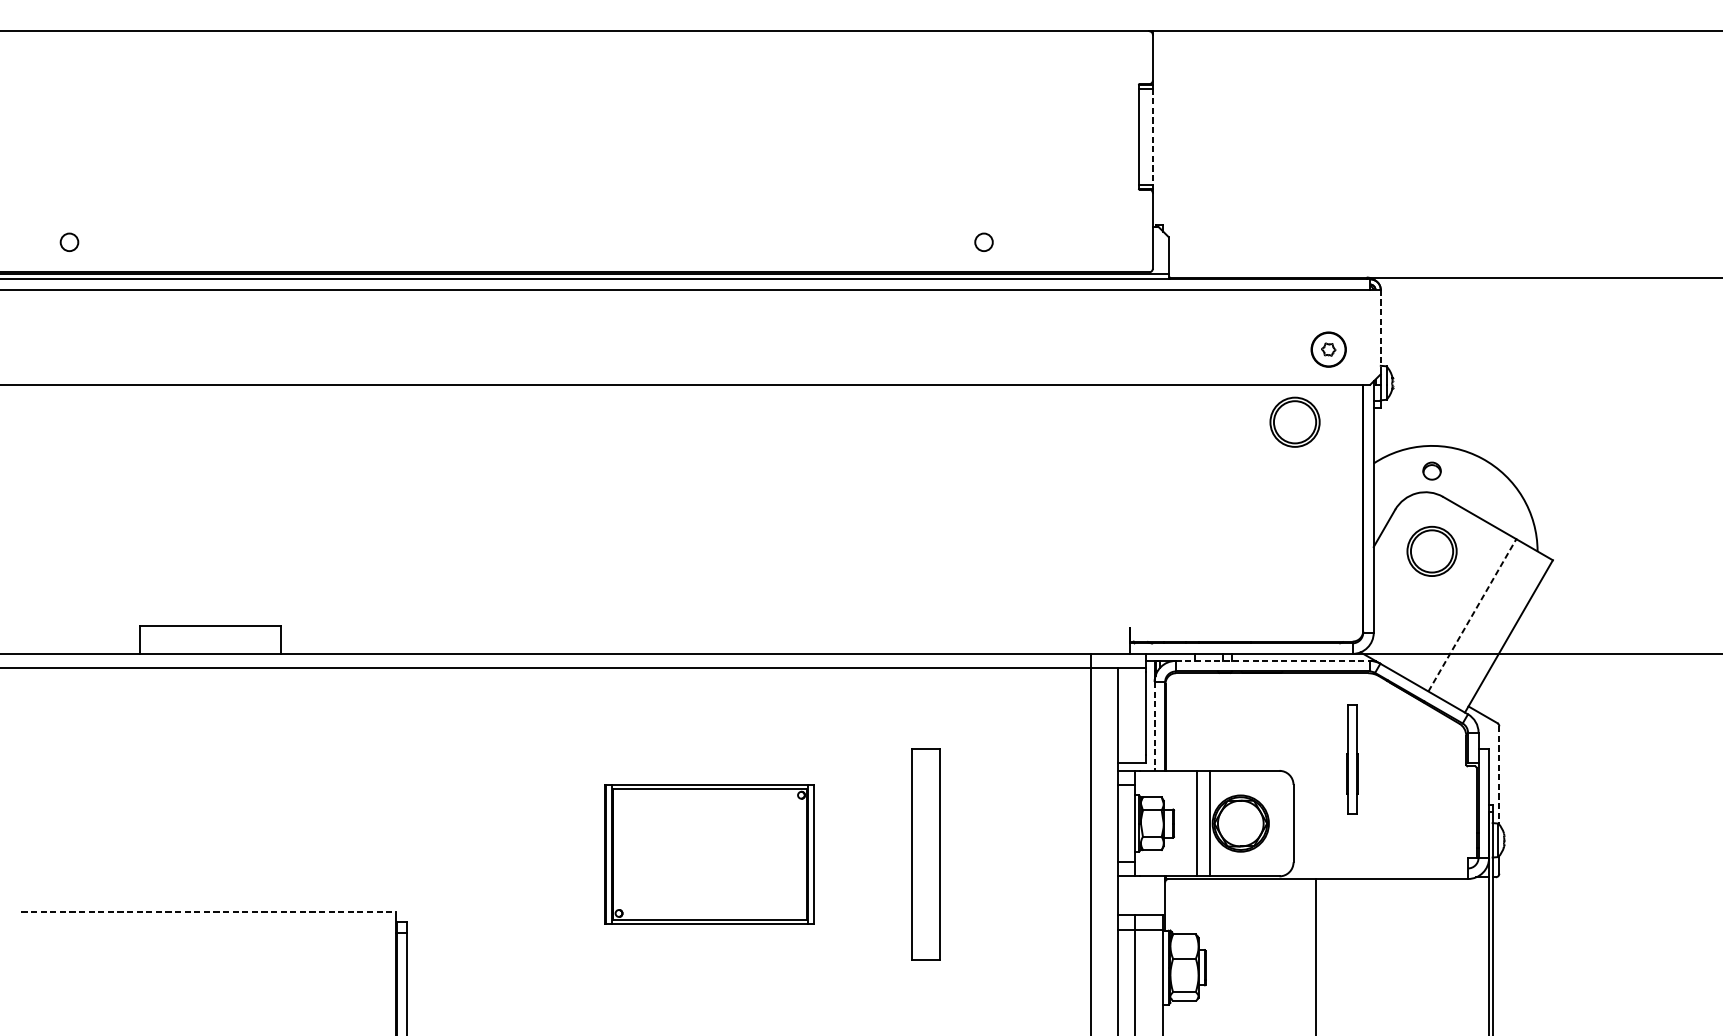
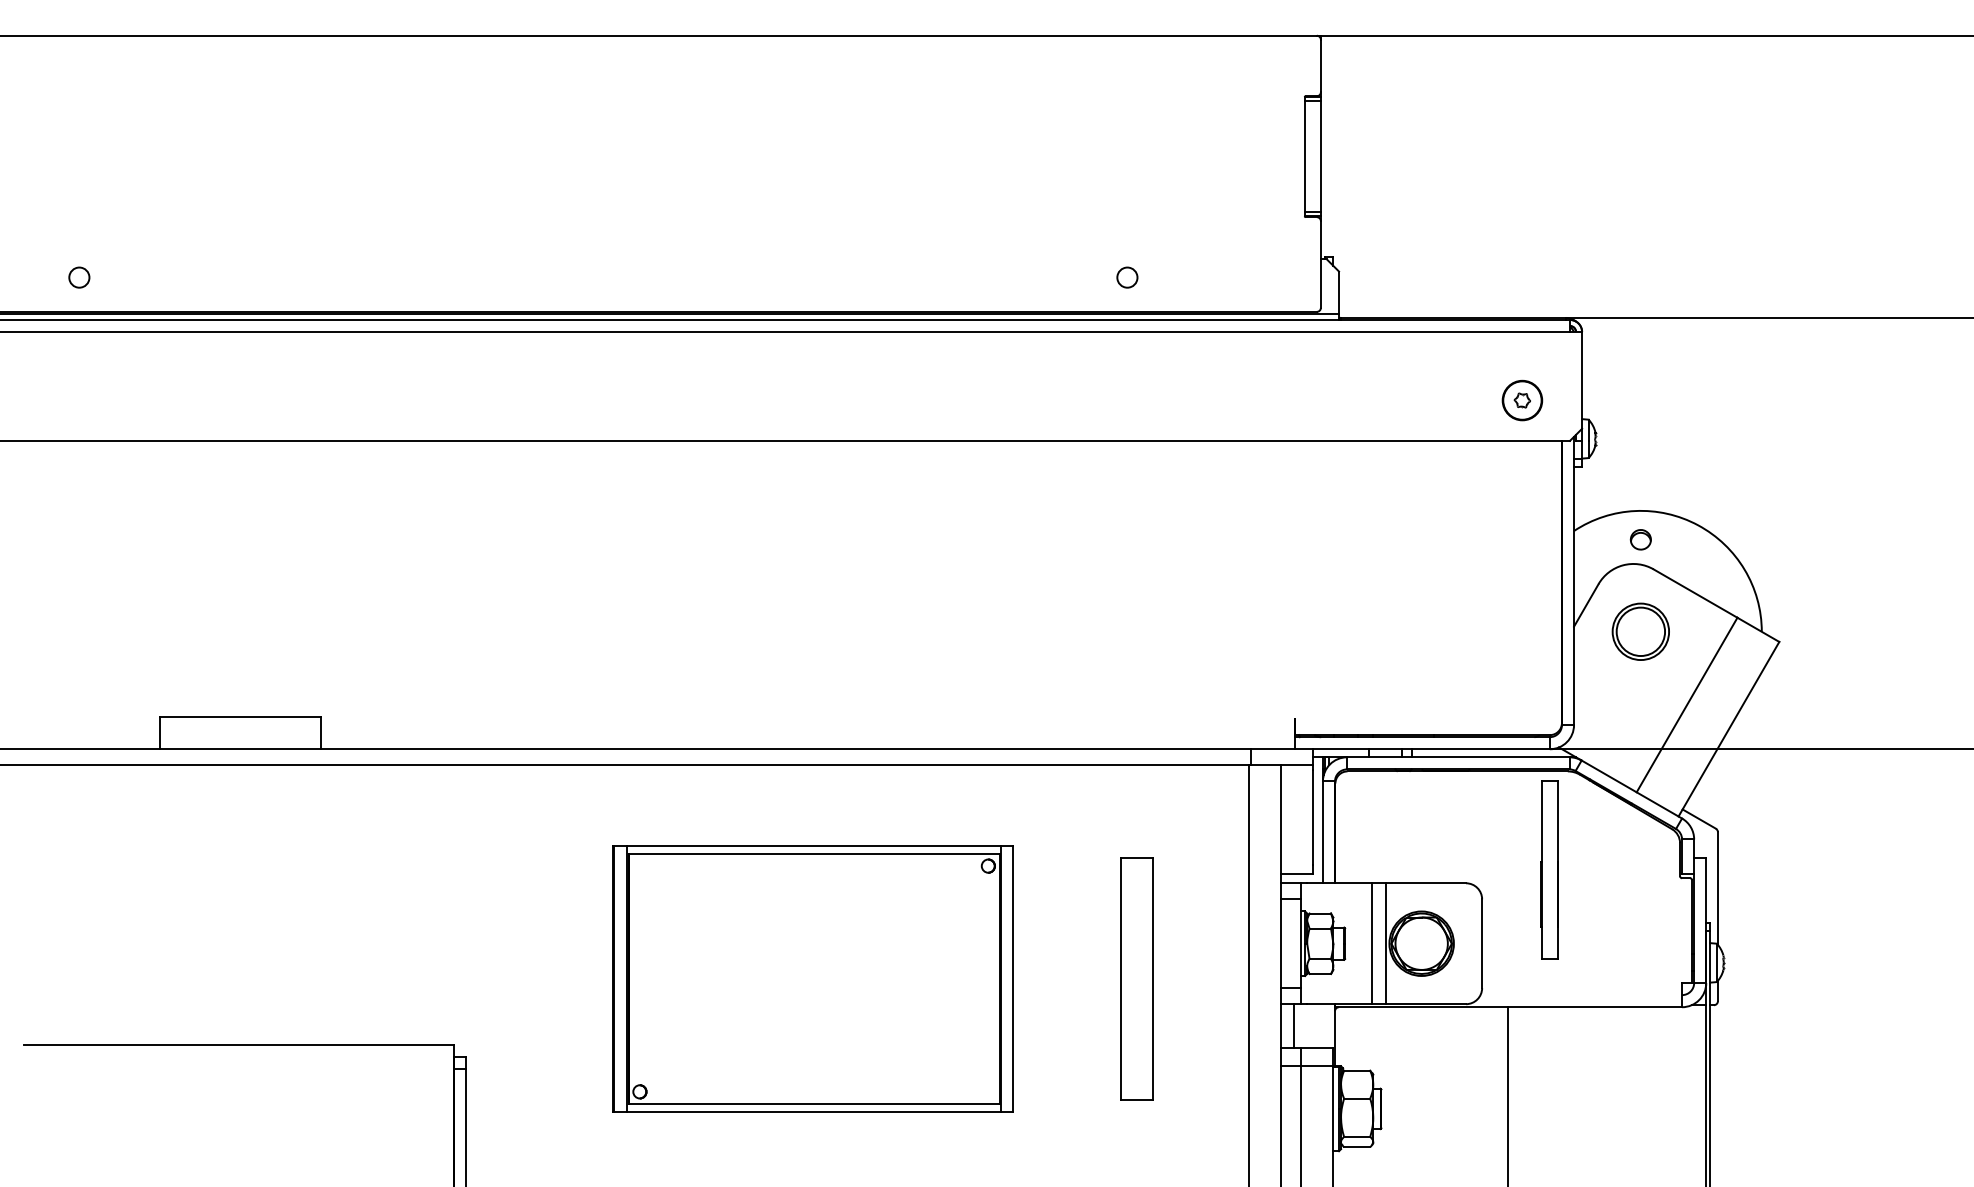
line: (1152, 137) -> (1320, 157), dashed -> solid
line: (1381, 332) -> (1582, 380), dashed -> solid
part: (1294, 422) -> (1483, 483), removed
line: (1472, 615) -> (1687, 705), dashed -> solid
line: (1272, 661) -> (1458, 757), dashed -> solid
line: (1154, 726) -> (1322, 832), dashed -> solid
part: (1352, 758) -> (1549, 869), size x1.43
line: (1498, 776) -> (1717, 889), dashed -> solid
part: (709, 853) -> (812, 978), size x1.67
part: (925, 853) -> (1136, 978), moved
line: (1128, 895) -> (1293, 1026), added
line: (209, 911) -> (239, 1044), dashed -> solid

